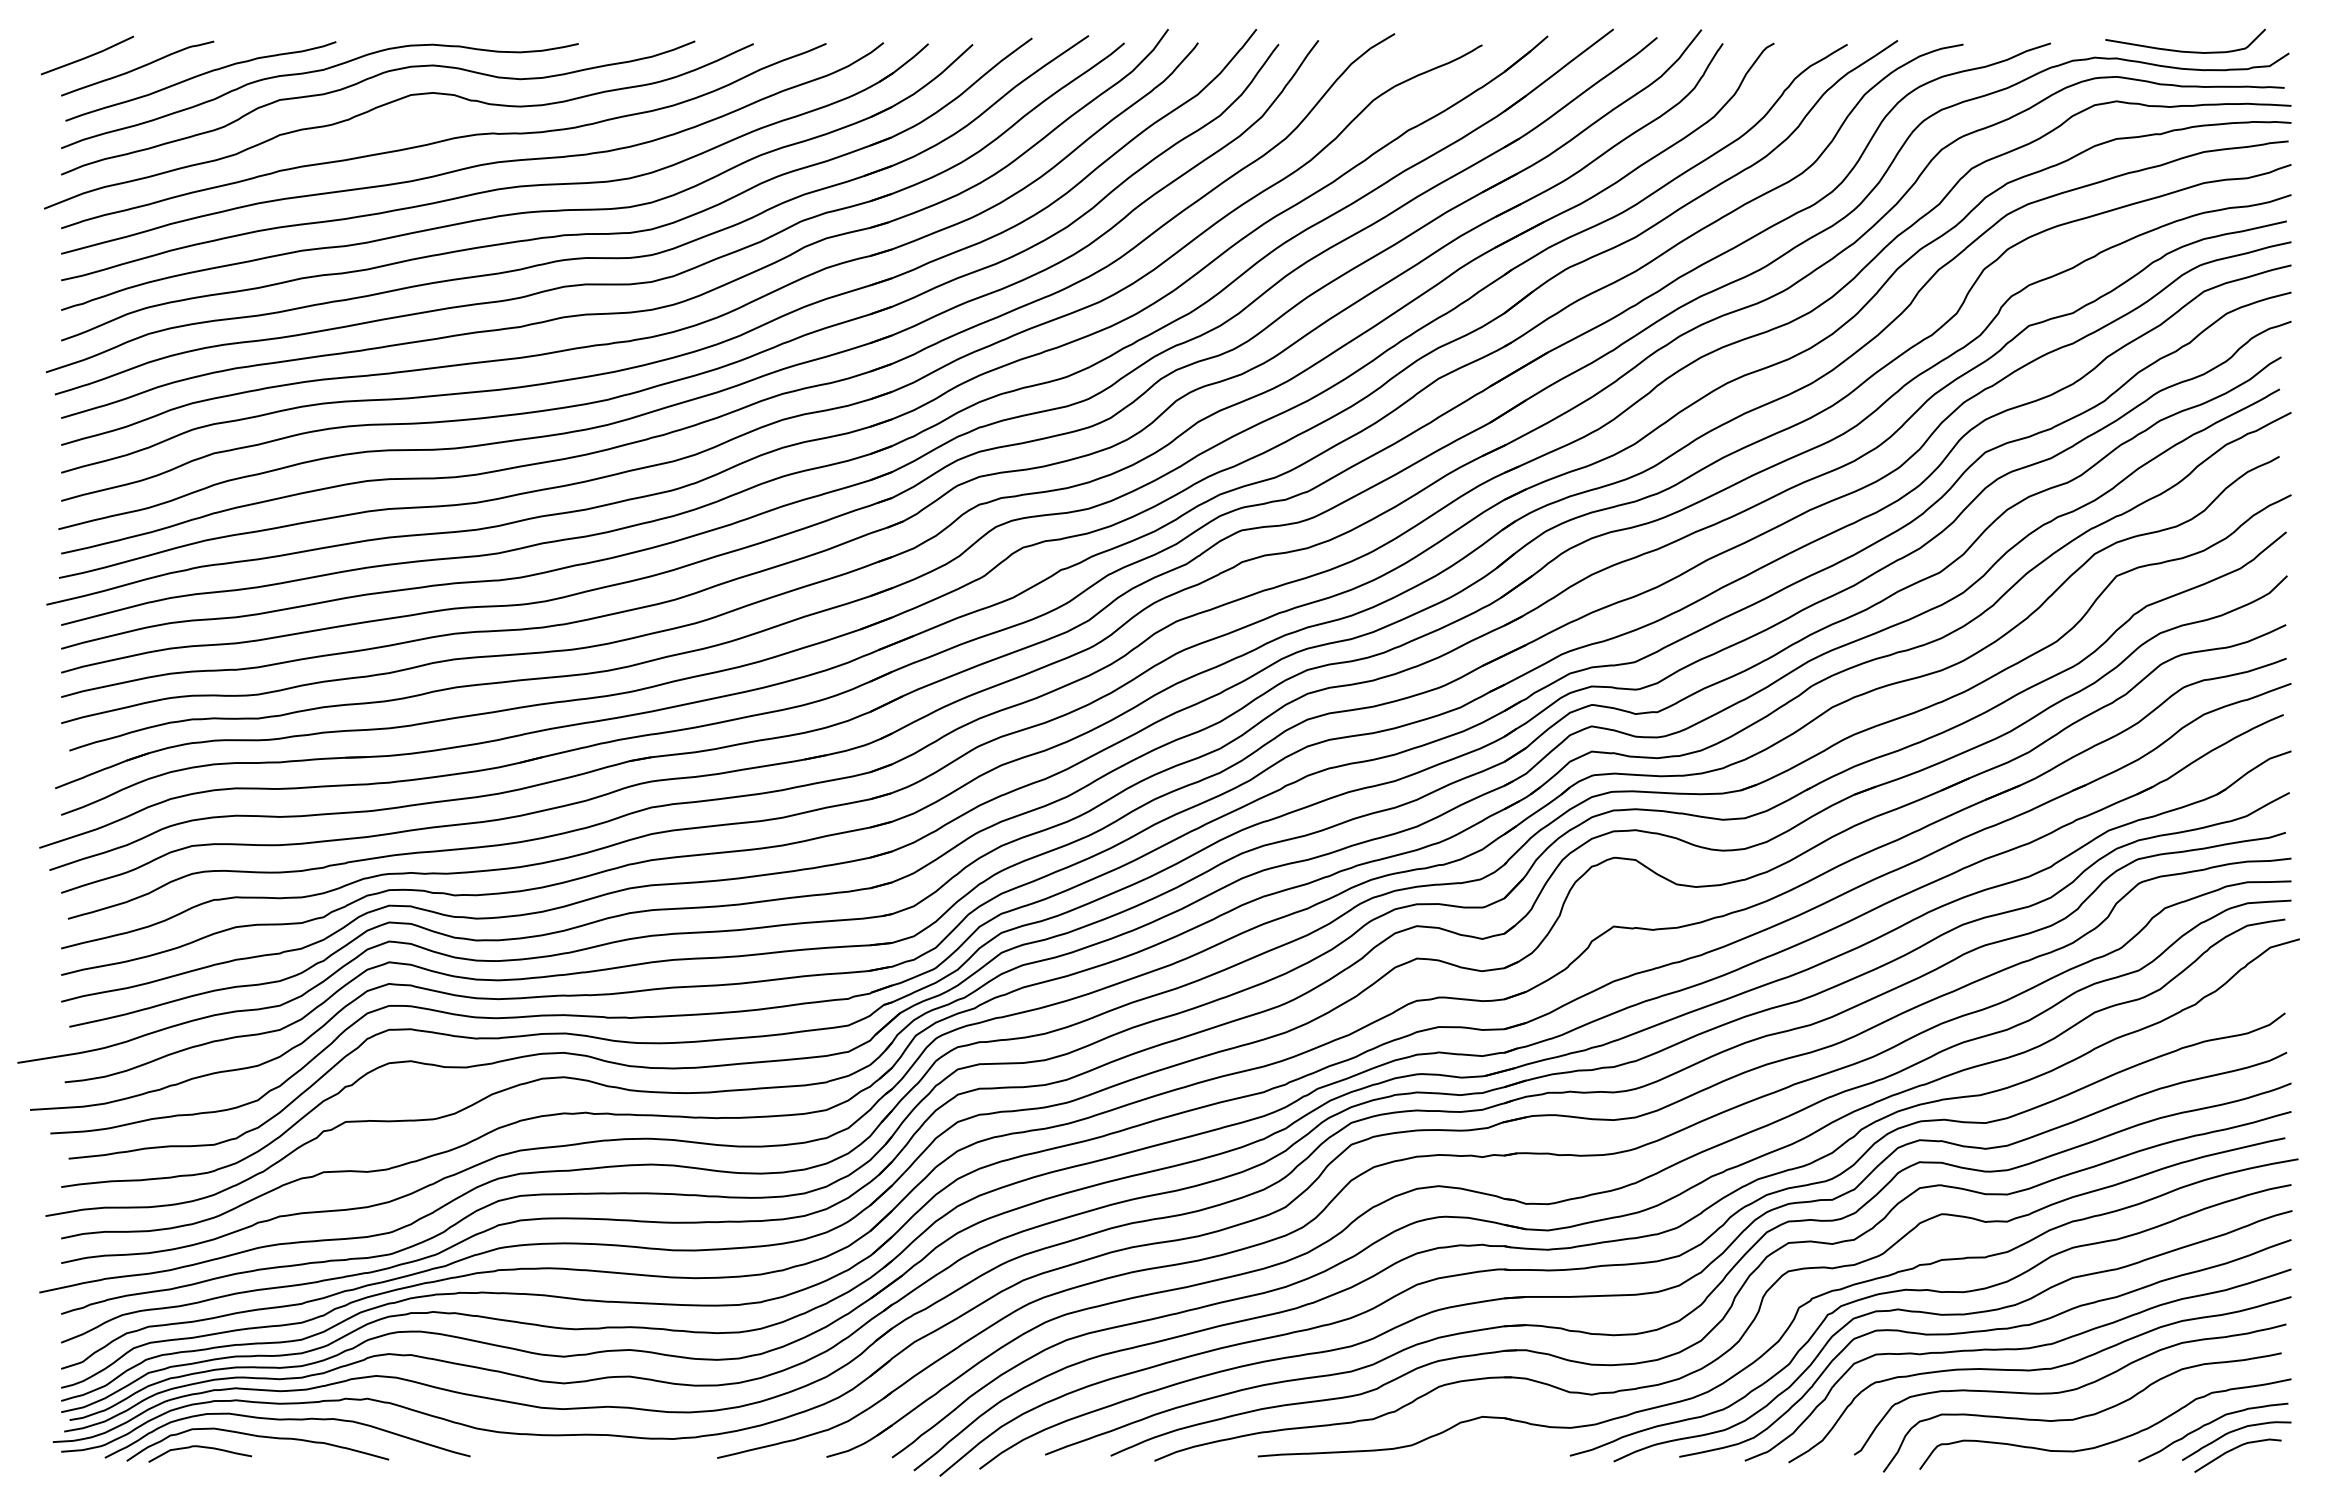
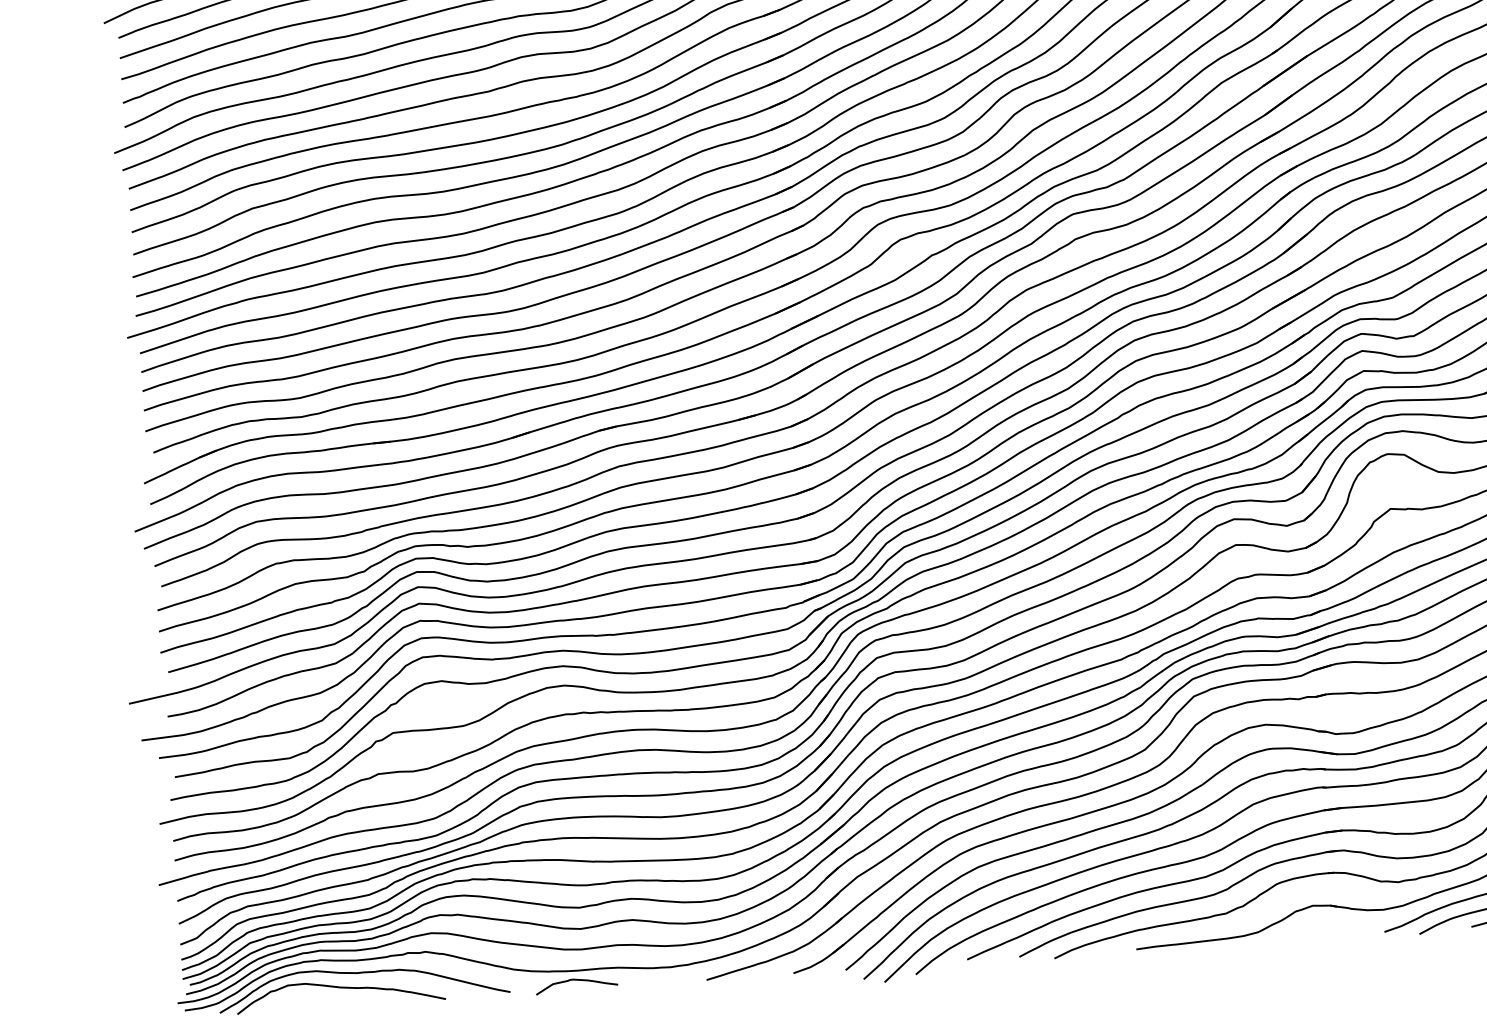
curve: (199, 1447) -> (575, 980), moved

